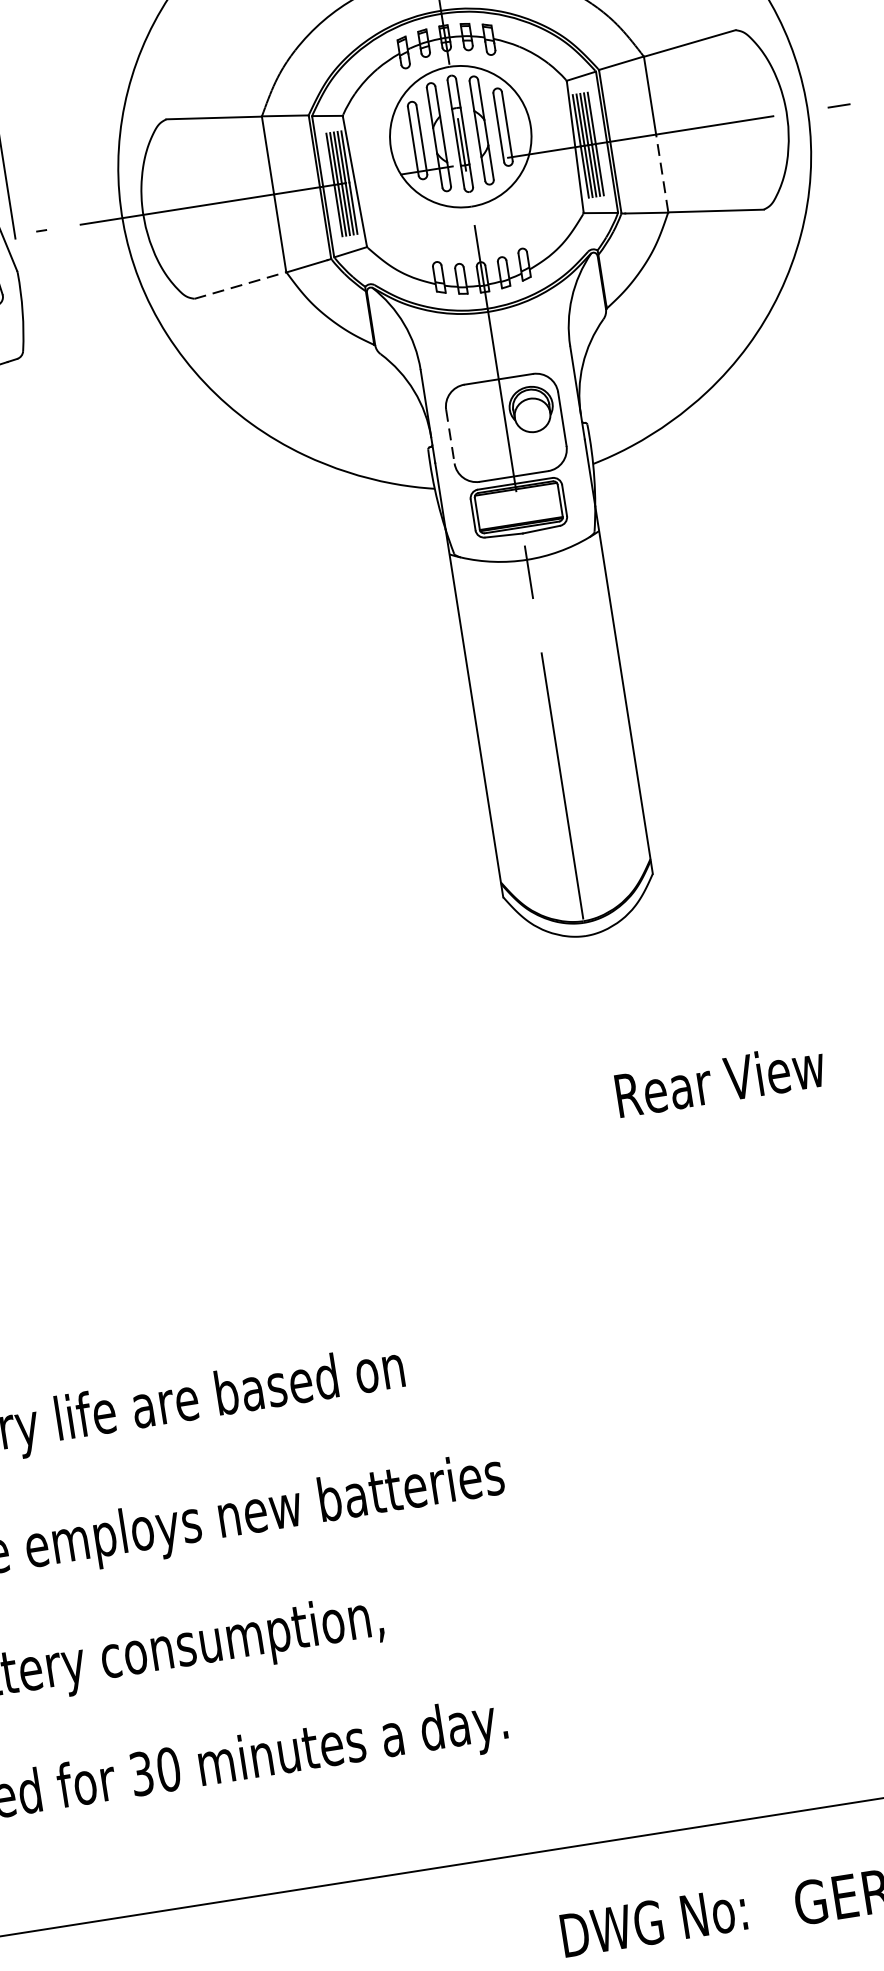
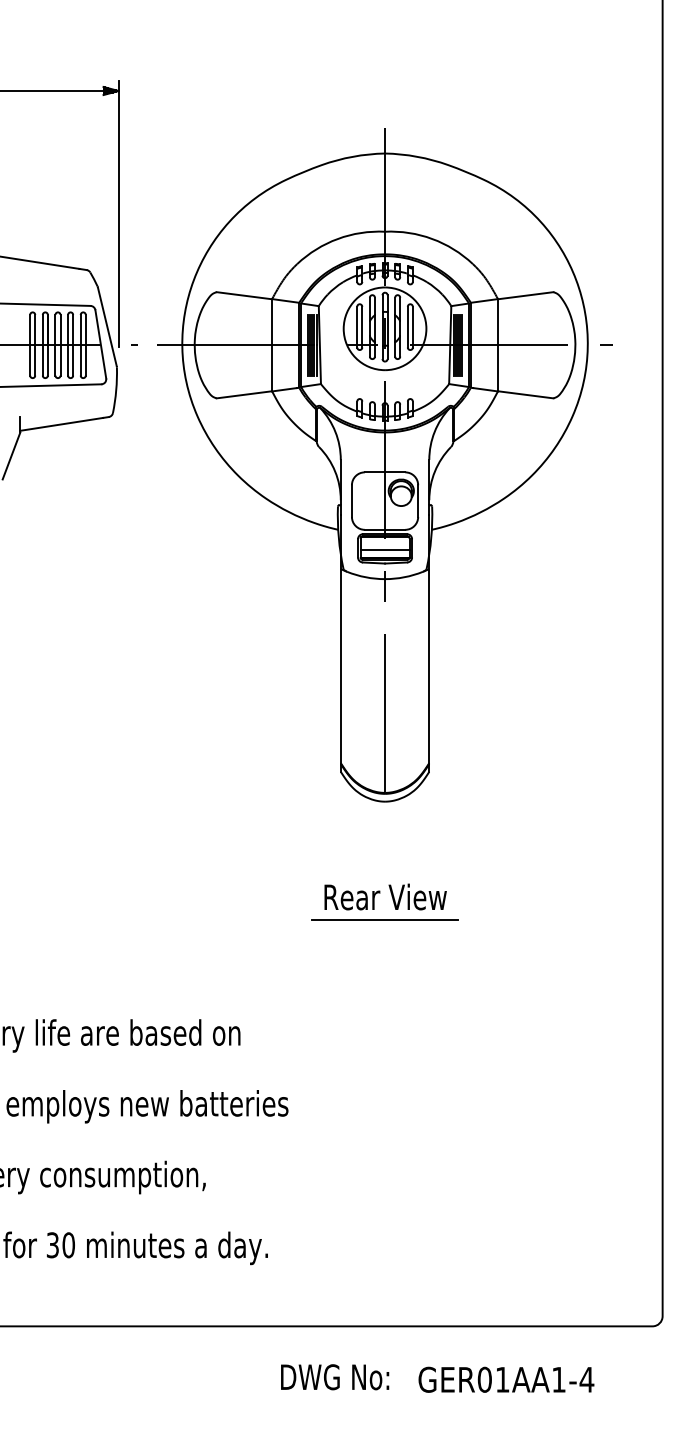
line: (663, 173) -> (498, 368), dashed -> solid
line: (240, 284) -> (244, 394), dashed -> solid
line: (449, 437) -> (351, 501), dashed -> solid
line: (518, 511) -> (384, 550), added
text: (719, 1079) -> (385, 896), moved
line: (616, 1137) -> (384, 920), added

